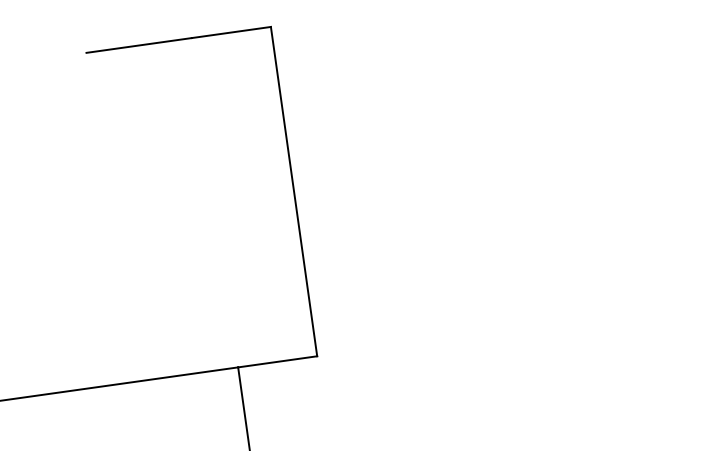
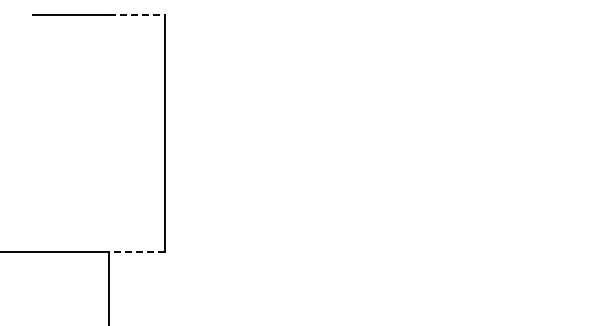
line: (232, 32) -> (137, 15), solid -> dashed
line: (277, 362) -> (136, 252), solid -> dashed

